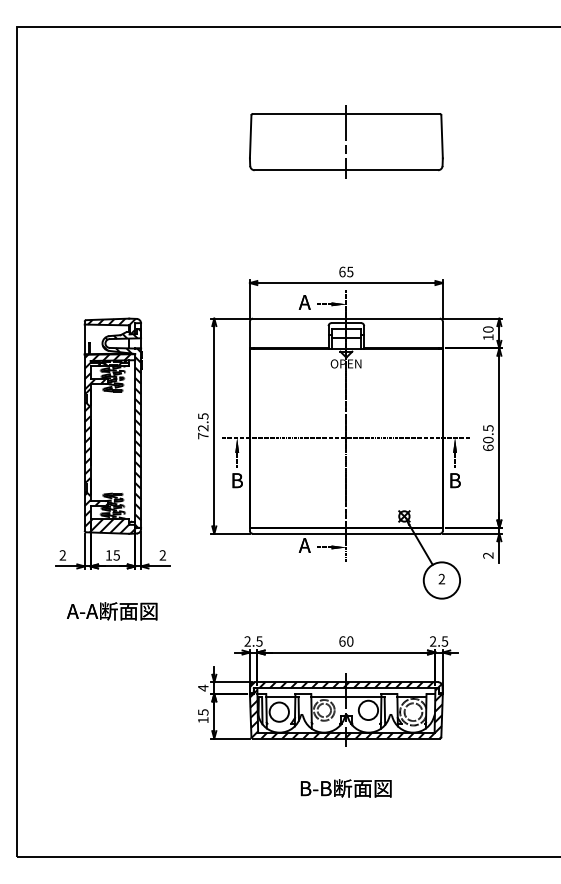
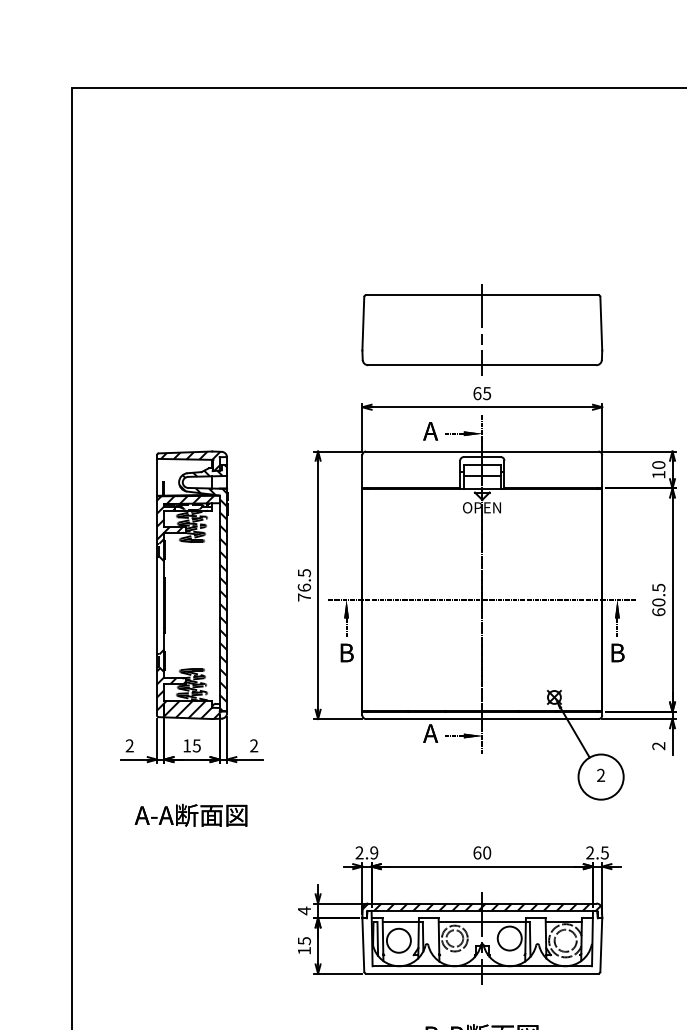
part: (346, 141) -> (482, 329), moved
text: (203, 427) -> (304, 586), 72.5 -> 76.5
hatch: (87, 440) -> (160, 603), removed
text: (259, 641) -> (374, 852), 2.5 -> 2.9
hatch: (346, 713) -> (482, 942), removed

